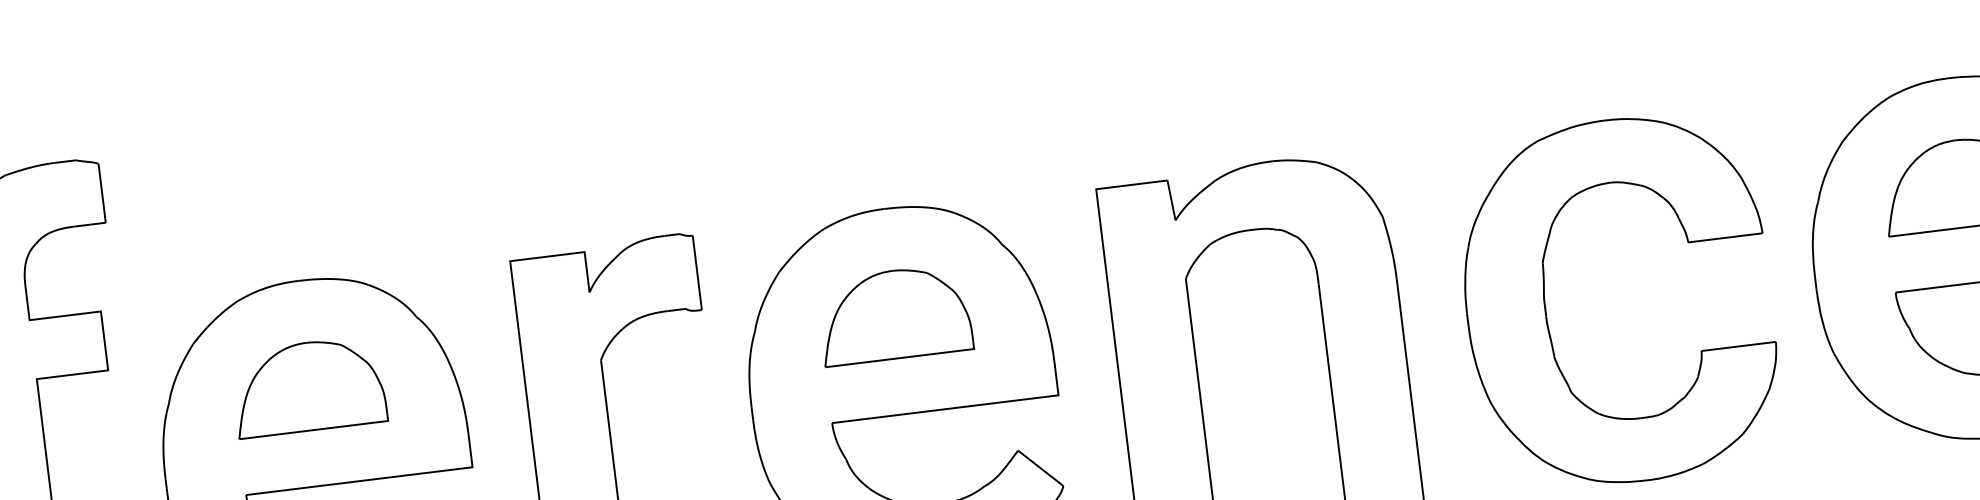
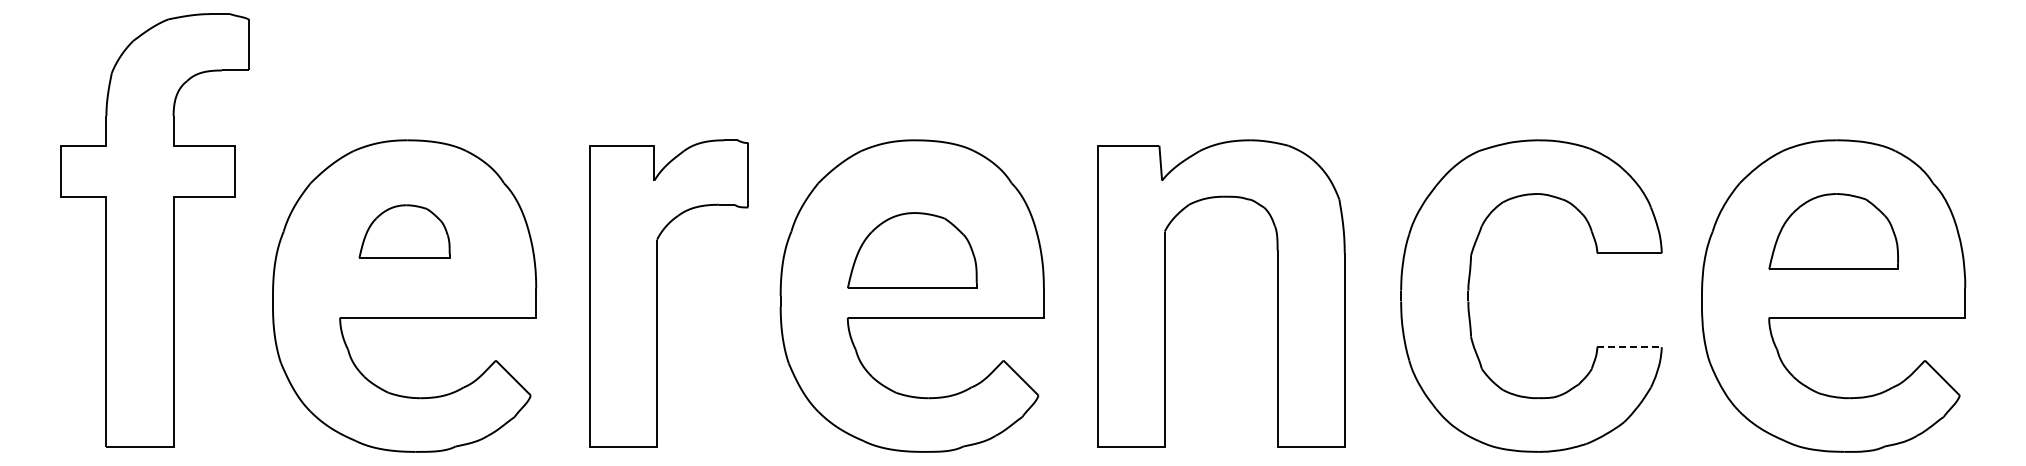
part: (894, 314) -> (912, 250), moved
line: (1739, 346) -> (1630, 347), solid -> dashed
part: (308, 386) -> (404, 231), size x0.7

